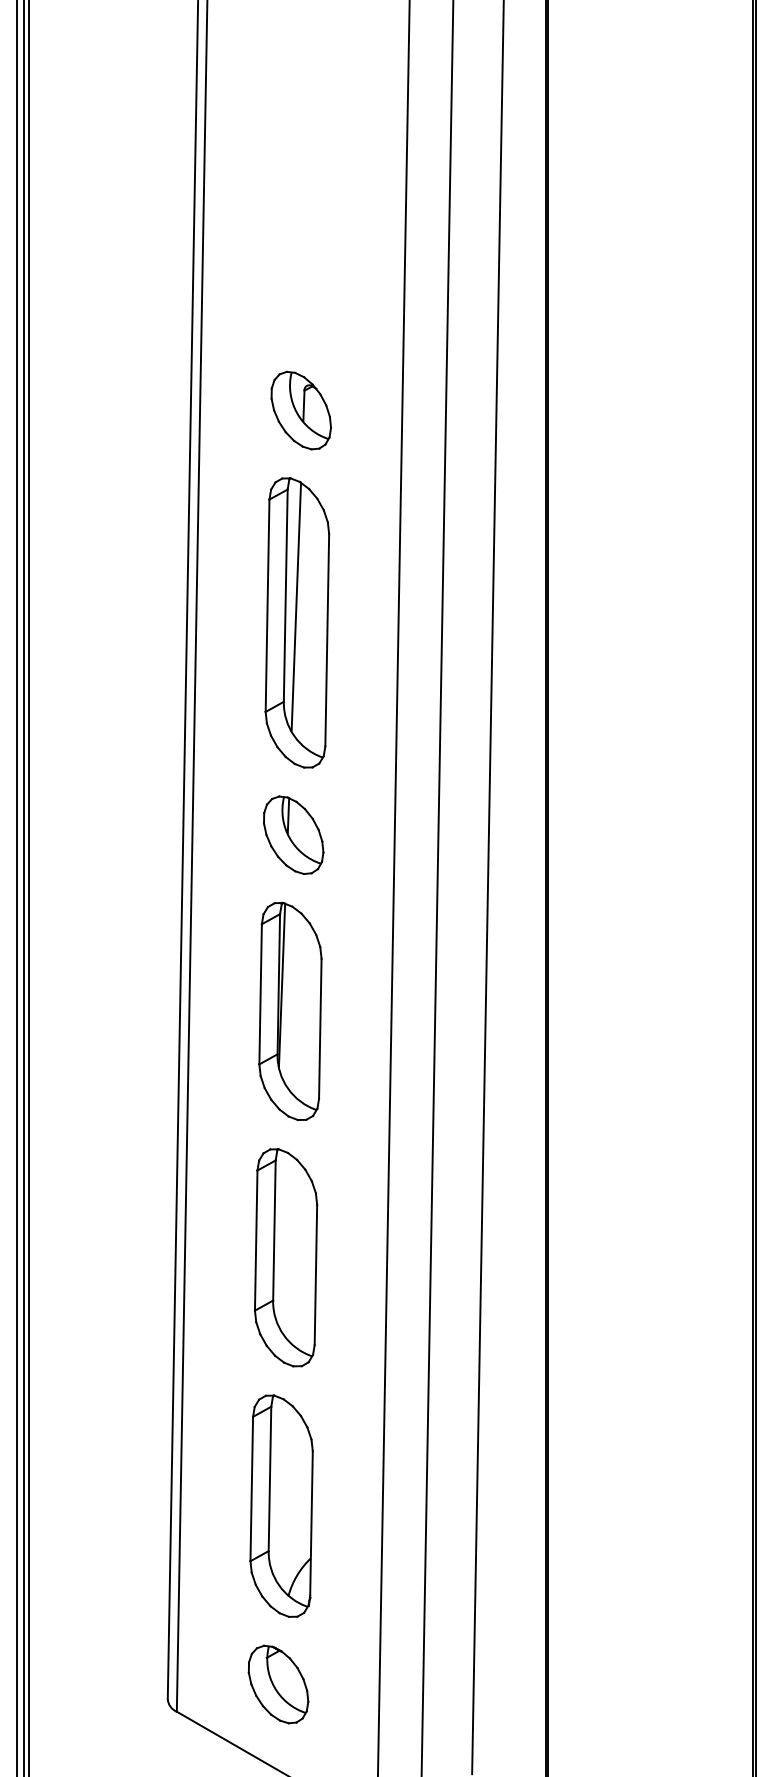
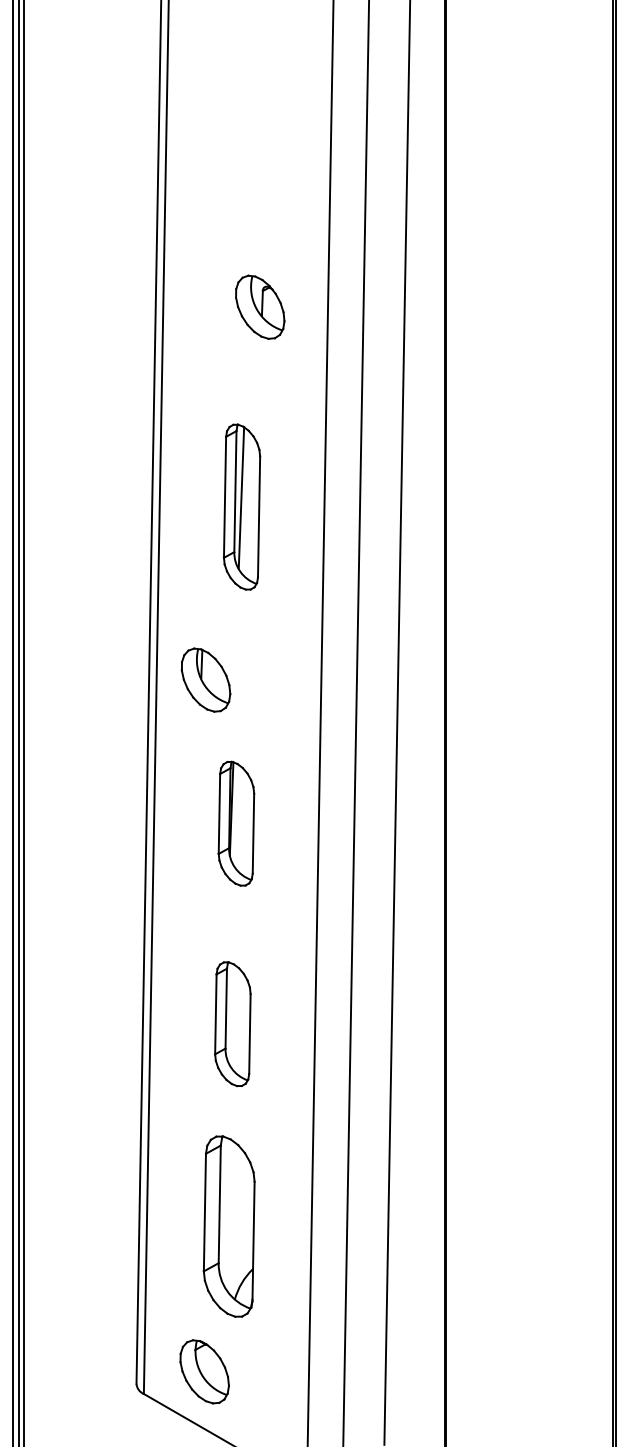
part: (301, 409) -> (260, 306), moved
part: (296, 622) -> (241, 506), size x0.7
part: (293, 834) -> (205, 679), moved
part: (290, 1011) -> (236, 823), size x0.7
part: (285, 1256) -> (232, 1023), size x0.7
part: (278, 1684) -> (204, 1371), moved

